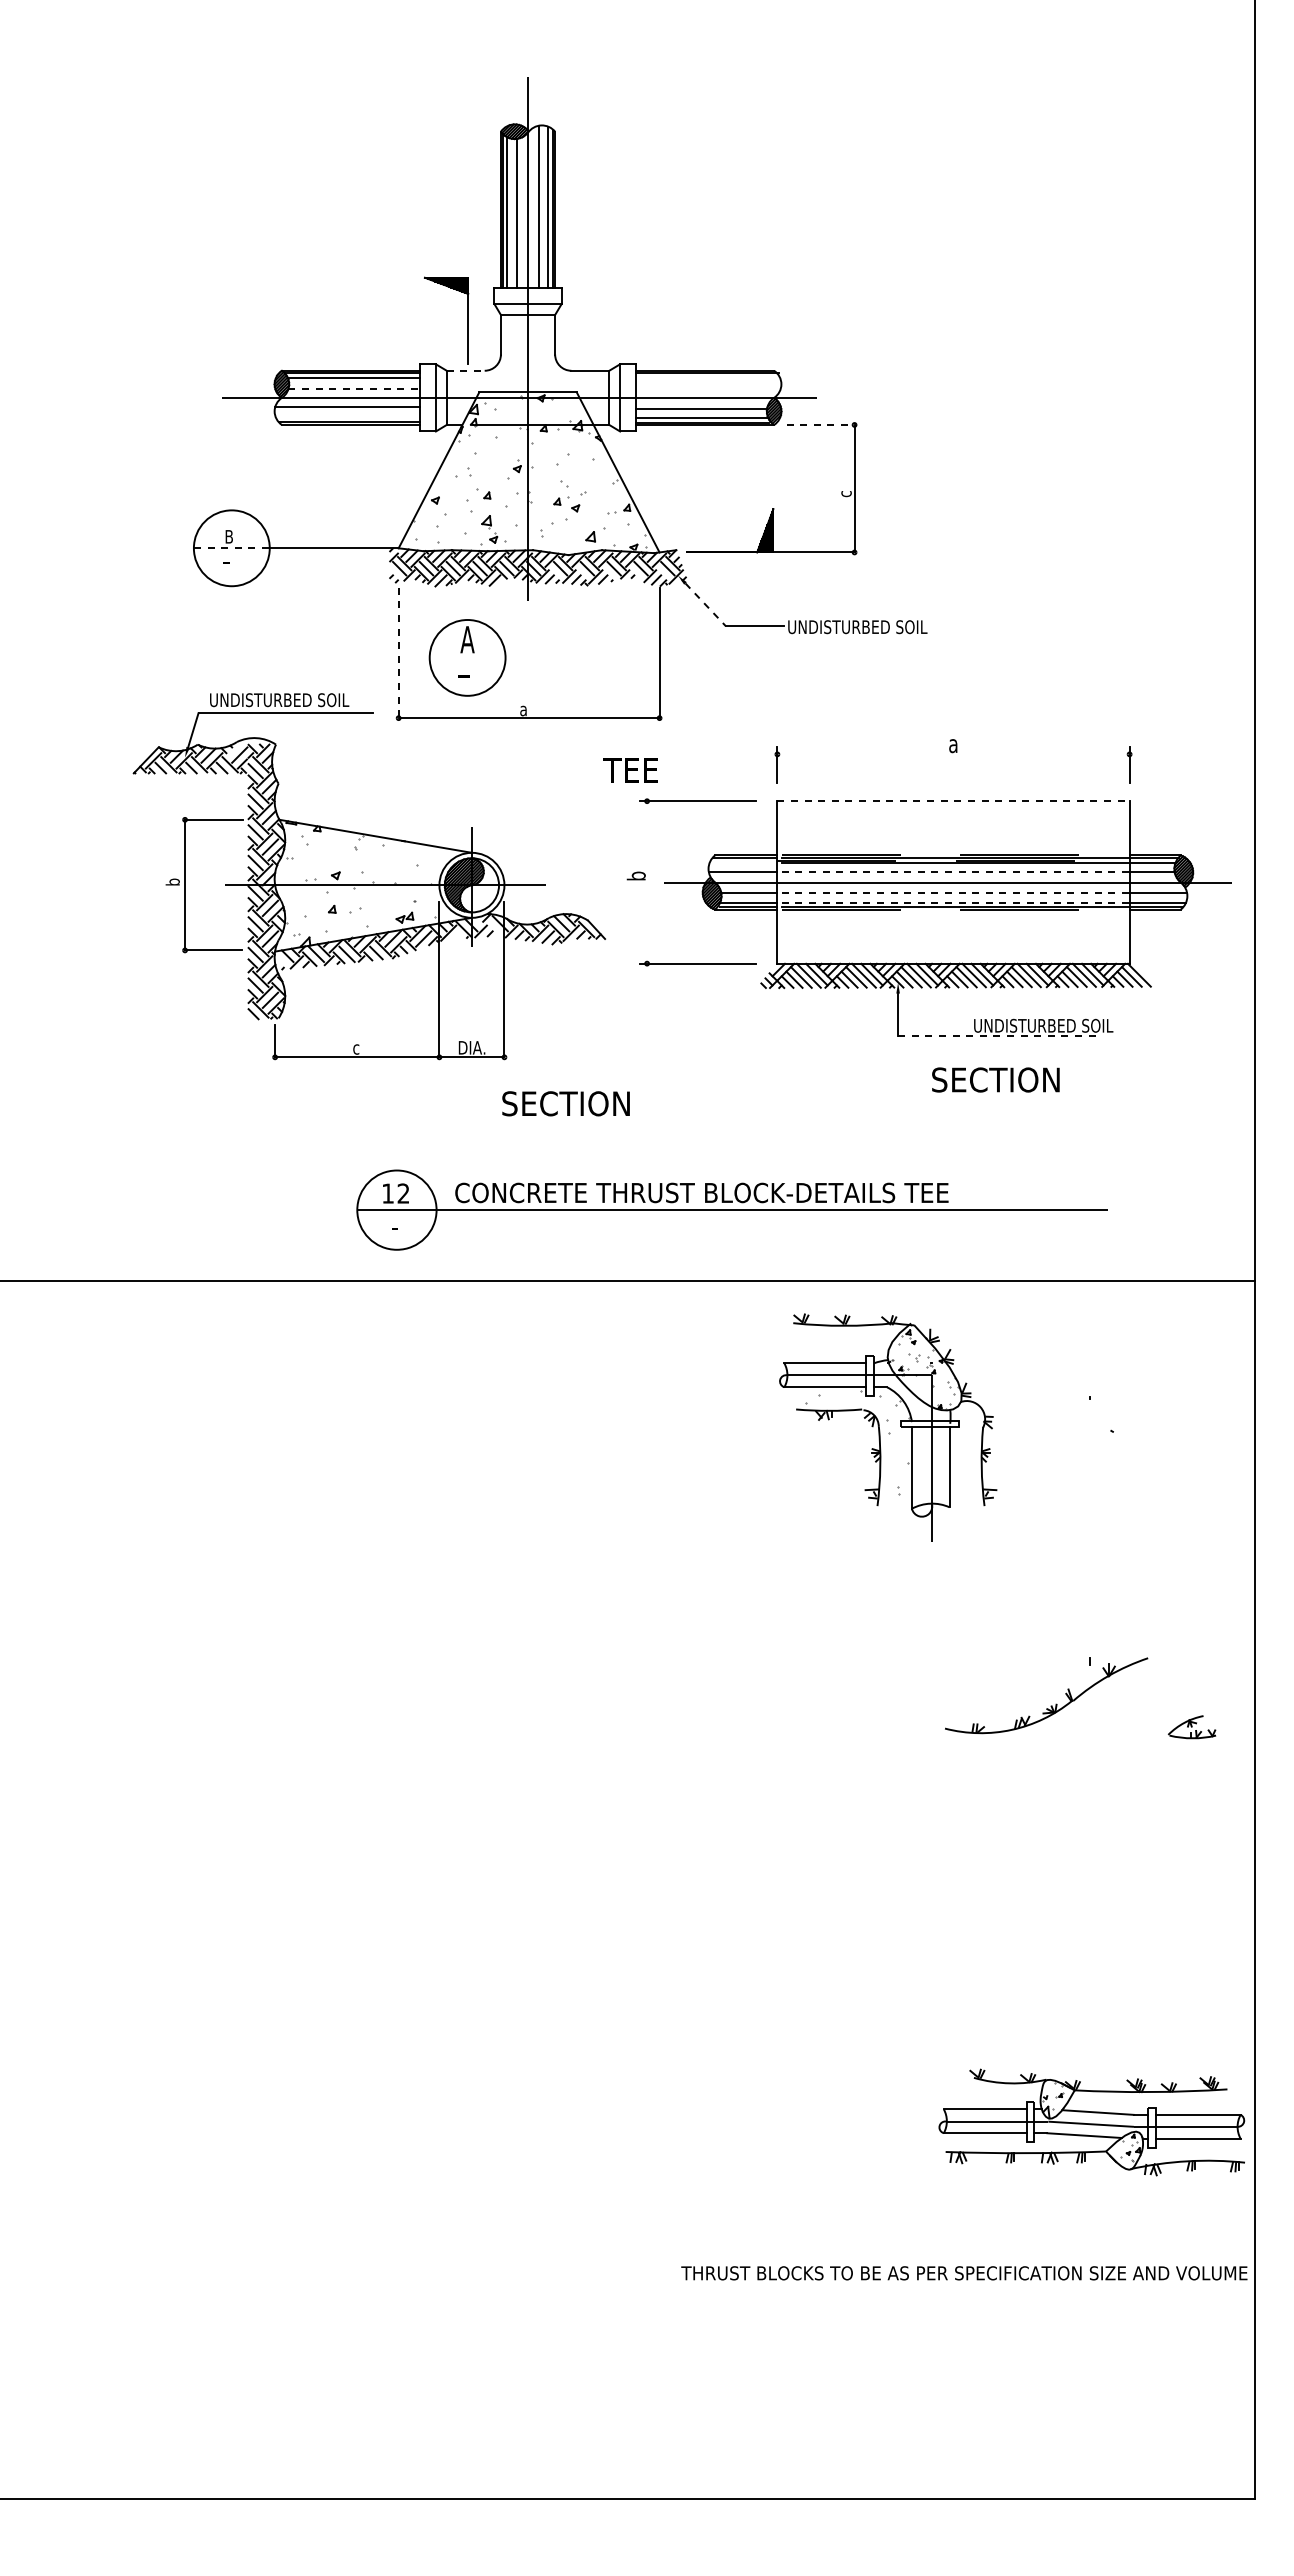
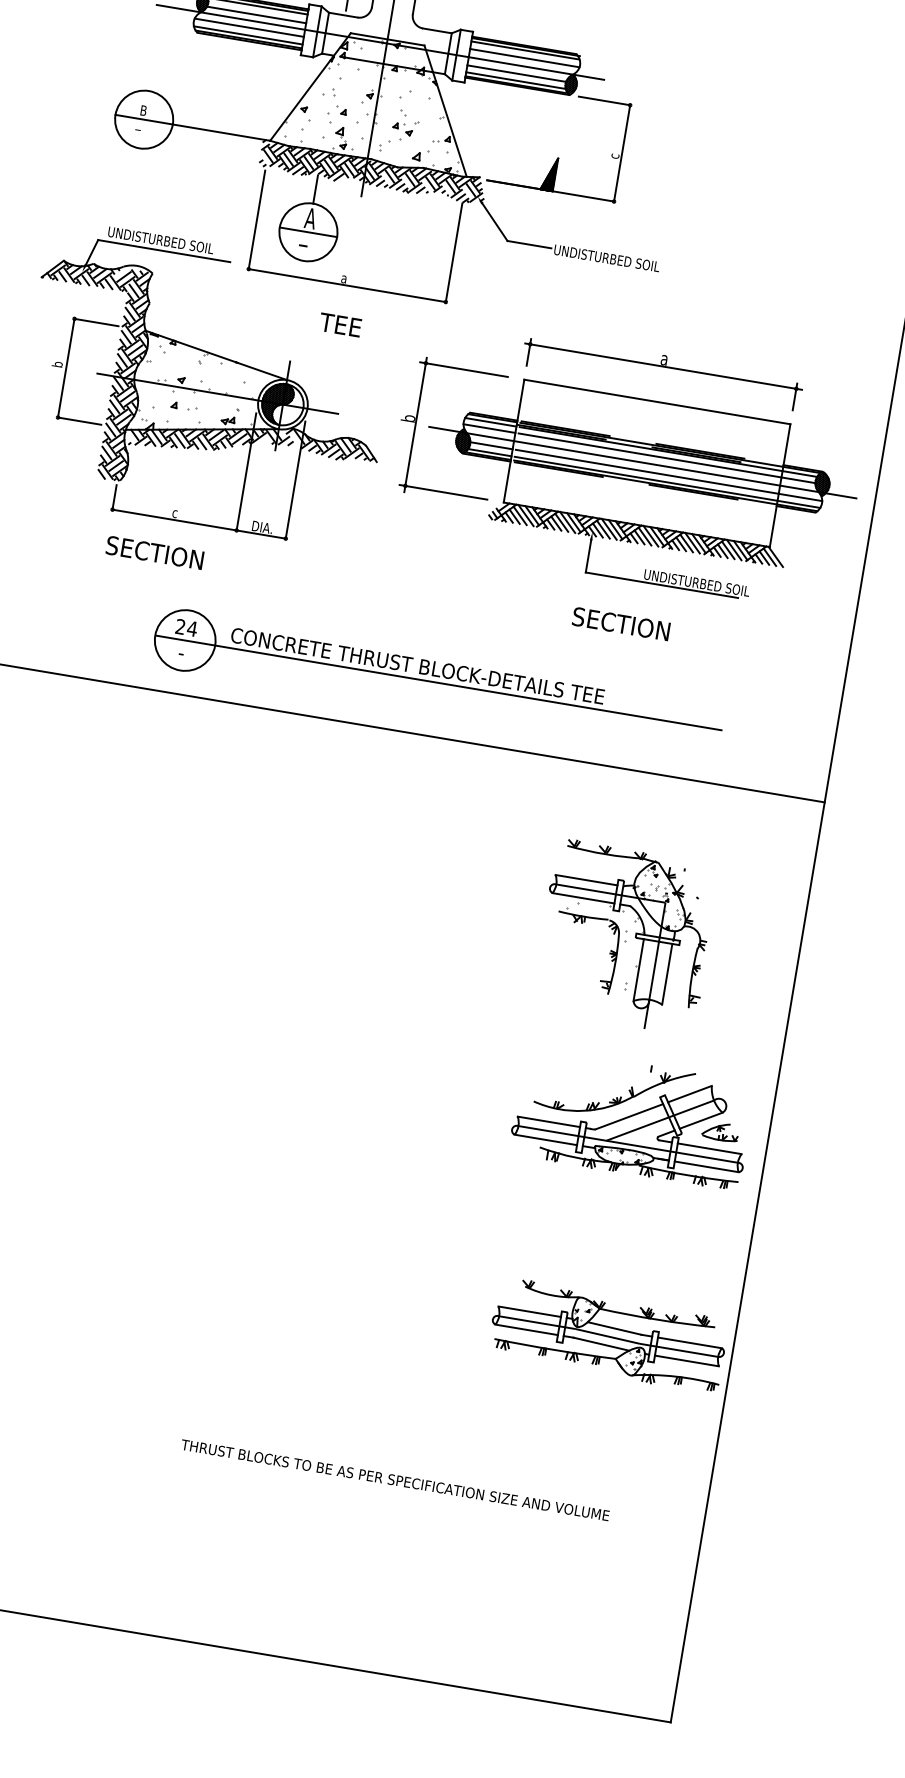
line: (465, 370) -> (343, 14), dashed -> solid
line: (707, 377) -> (525, 50), added
line: (708, 387) -> (524, 58), added
line: (354, 389) -> (256, 15), dashed -> solid
line: (347, 417) -> (248, 35), added
line: (820, 424) -> (604, 100), dashed -> solid
line: (231, 548) -> (143, 119), dashed -> solid
line: (467, 601) -> (315, 189), added
line: (706, 605) -> (495, 222), dashed -> solid
line: (398, 653) -> (256, 220), dashed -> solid
line: (467, 657) -> (308, 231), added
line: (953, 754) -> (663, 366), added
text: (630, 770) -> (340, 325), moved
line: (954, 801) -> (658, 402), dashed -> solid
line: (743, 863) -> (490, 422), added
line: (955, 871) -> (649, 455), dashed -> solid
line: (647, 882) -> (415, 424), added
line: (955, 893) -> (647, 471), dashed -> solid
line: (955, 902) -> (646, 478), dashed -> solid
line: (998, 1036) -> (661, 585), dashed -> solid
text: (995, 1079) -> (621, 623), moved
text: (565, 1103) -> (154, 552), moved
text: (395, 1193) -> (186, 627), 12 -> 24
part: (888, 1427) -> (626, 936), moved
part: (1075, 1735) -> (631, 1123), added
part: (1091, 2122) -> (608, 1335), moved
text: (964, 2273) -> (395, 1480), moved

